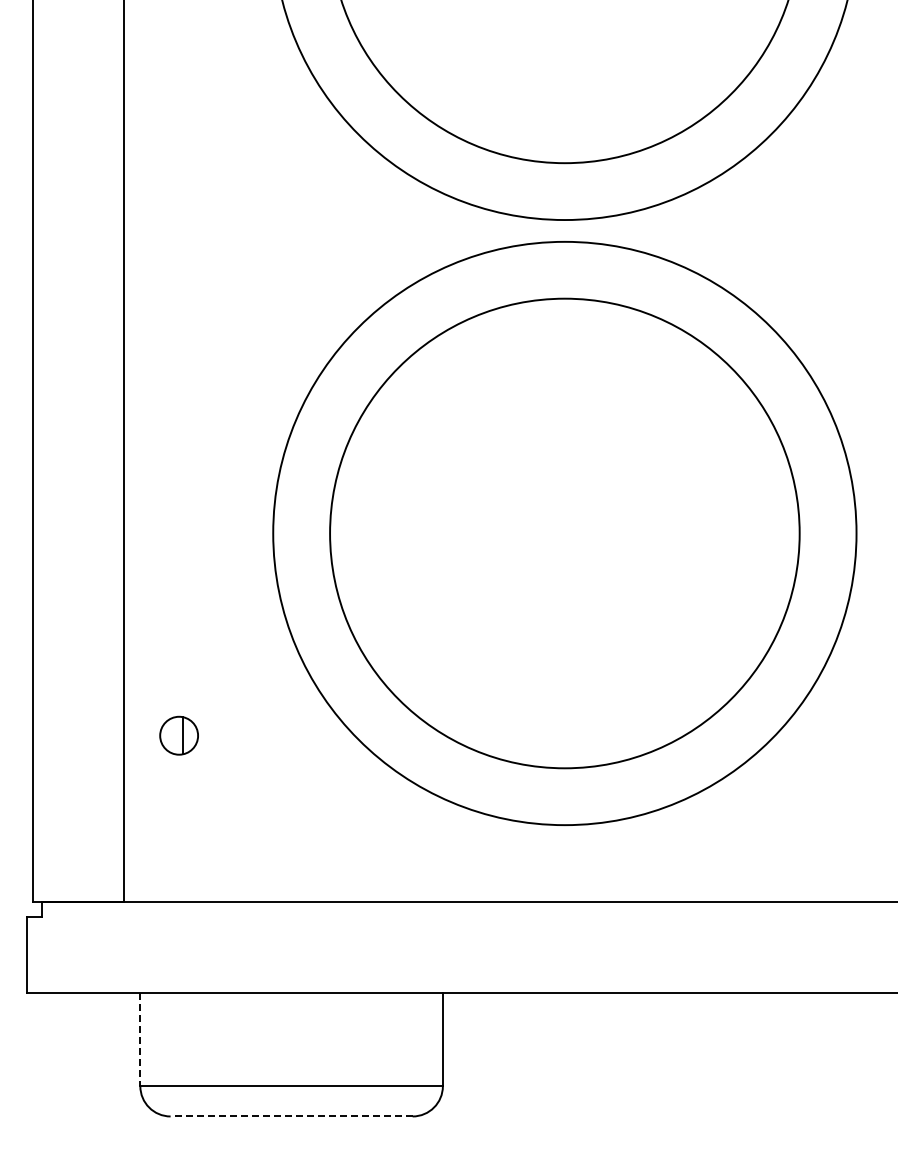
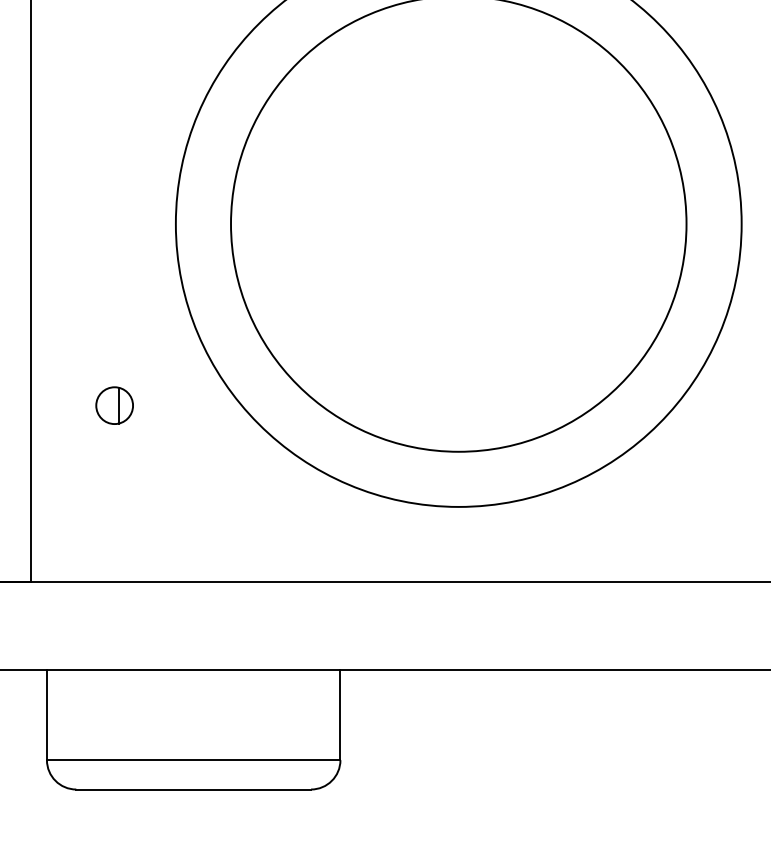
part: (178, 735) -> (114, 405), moved
line: (140, 1039) -> (47, 714), dashed -> solid
line: (291, 1116) -> (193, 789), dashed -> solid

